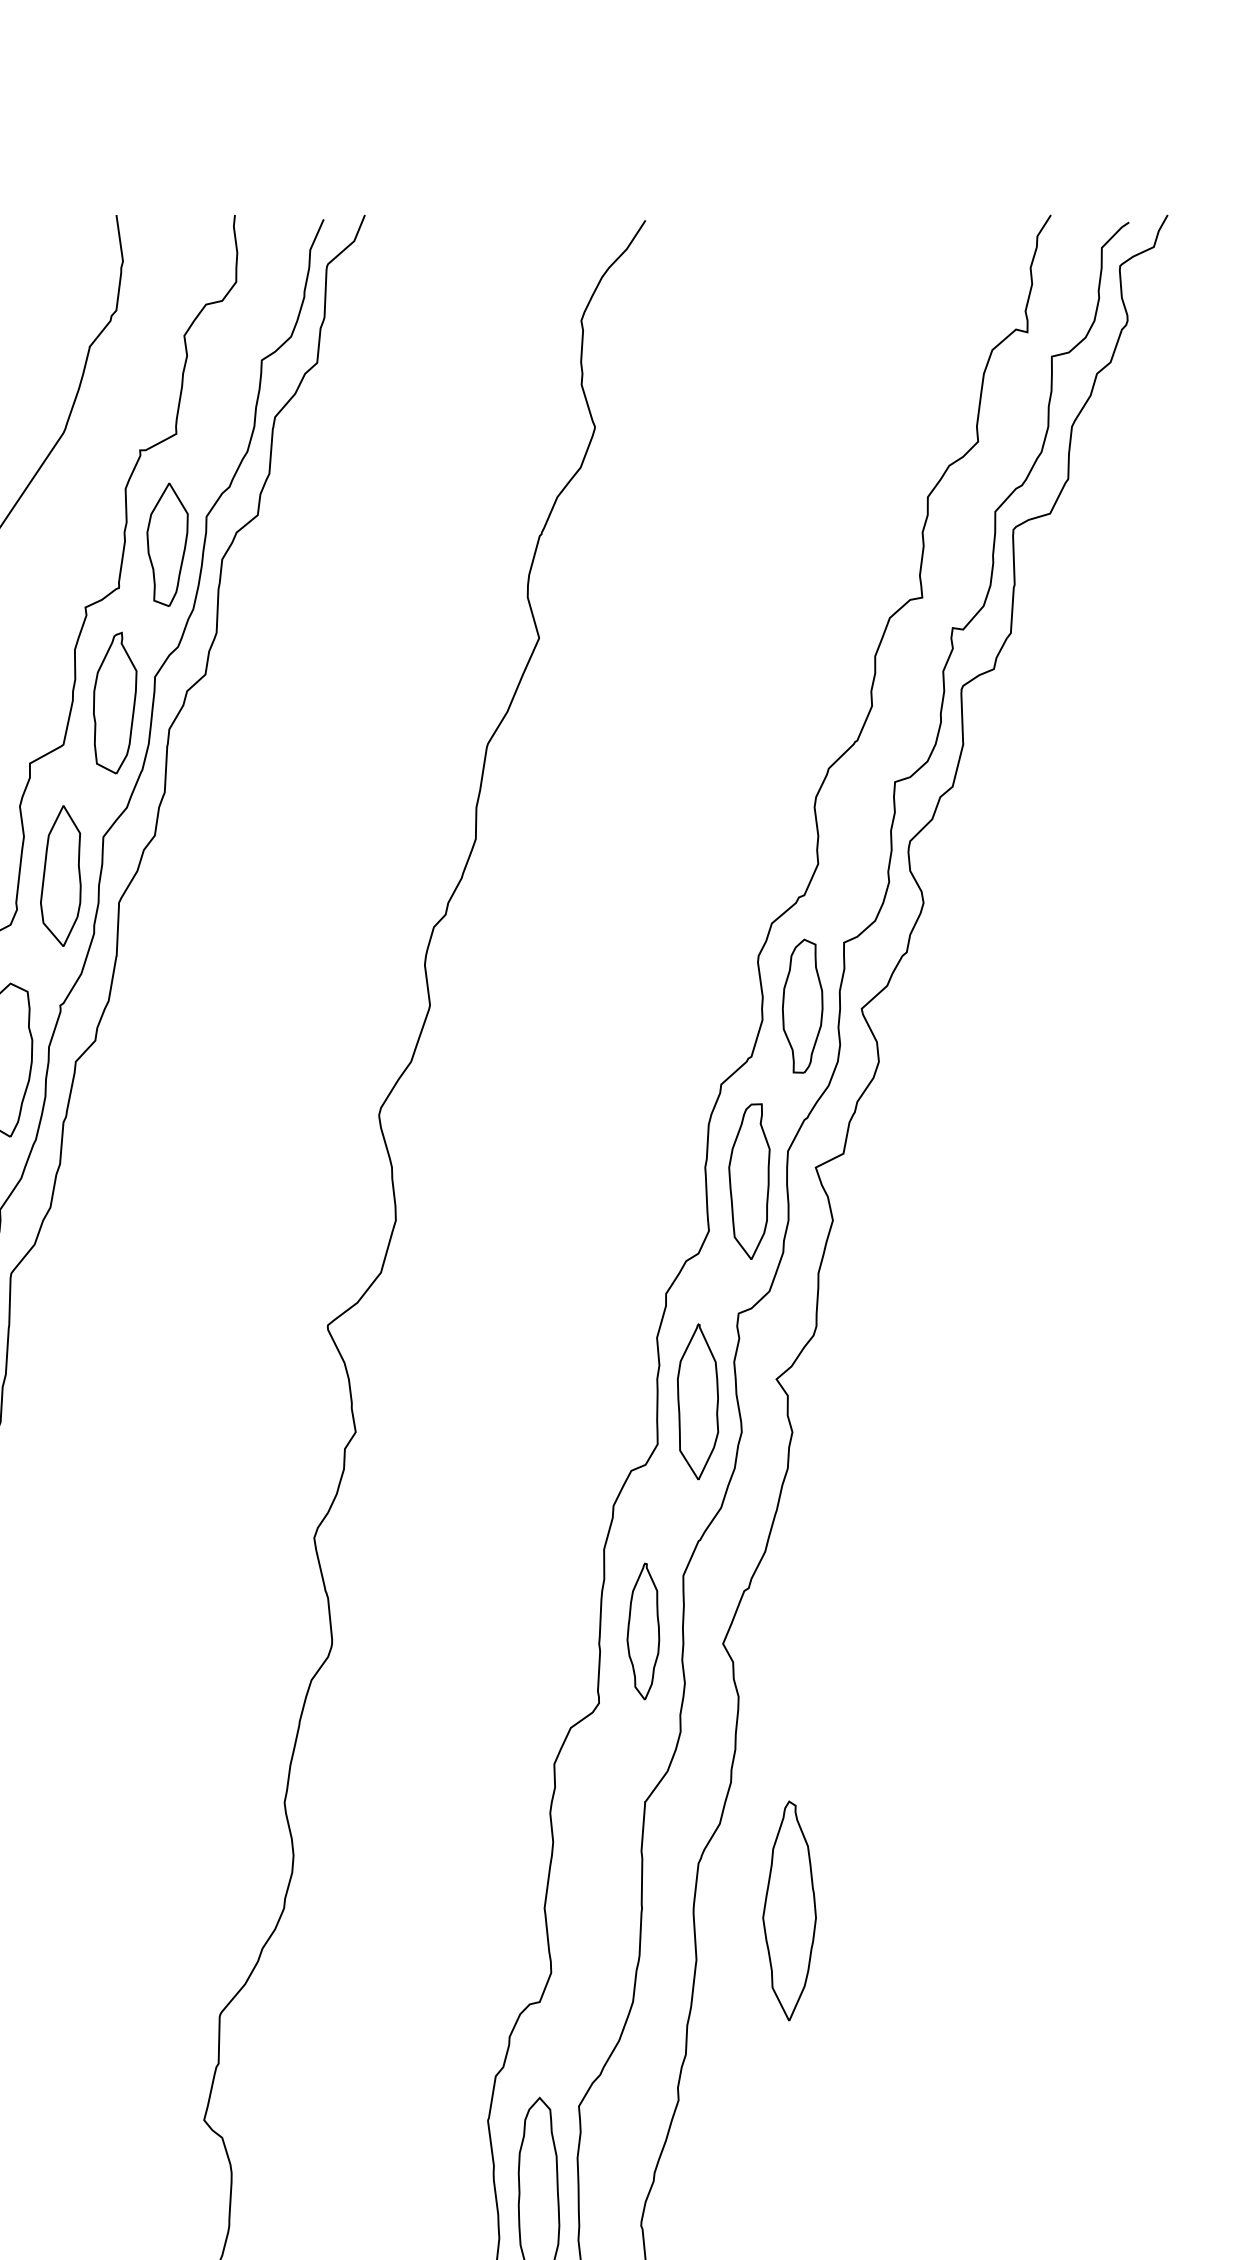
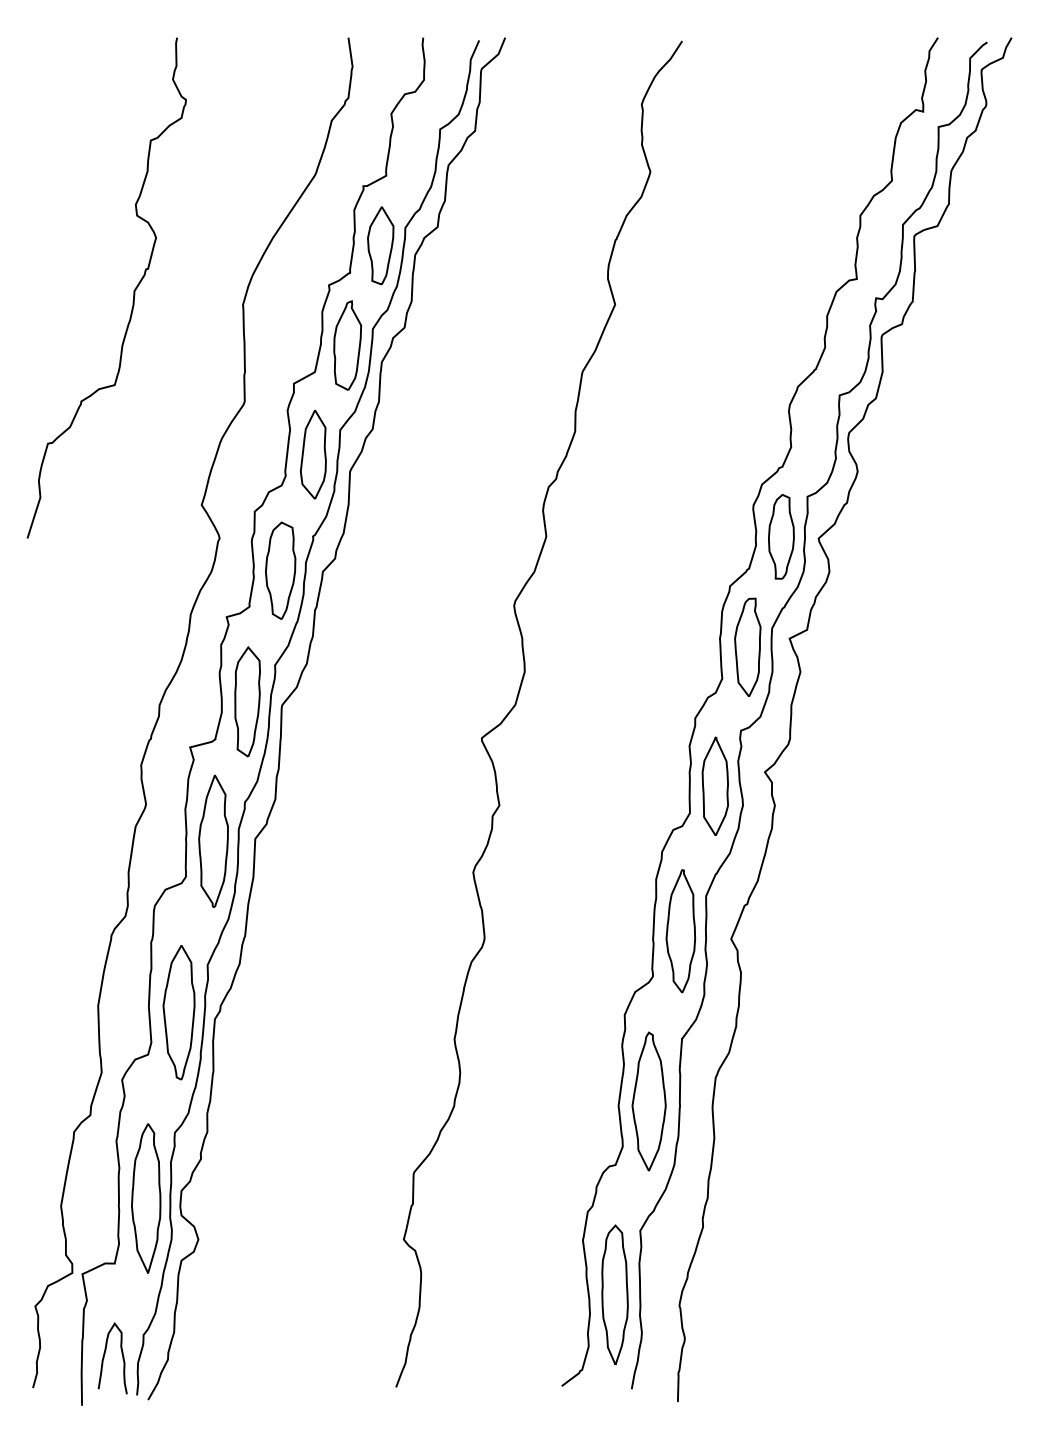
part: (642, 1631) -> (680, 931), size x1.43
part: (788, 1910) -> (648, 1101), moved

